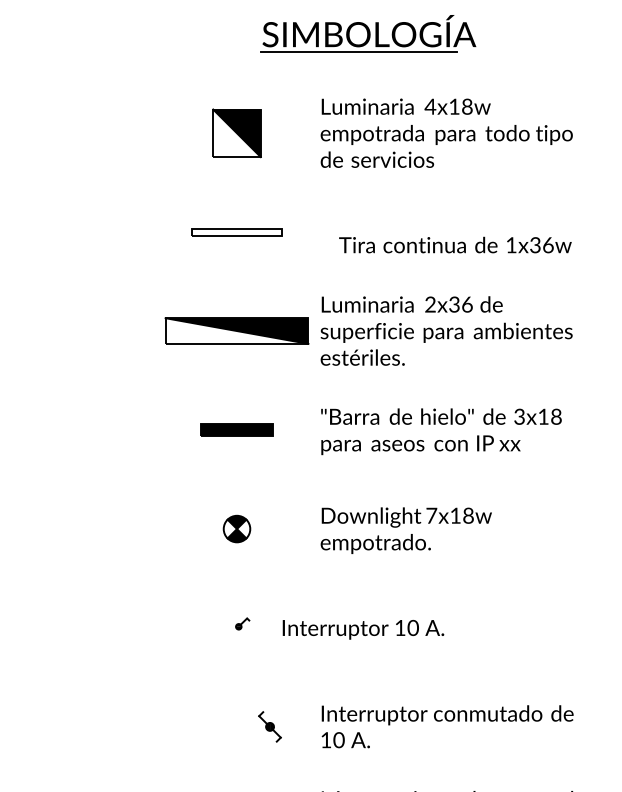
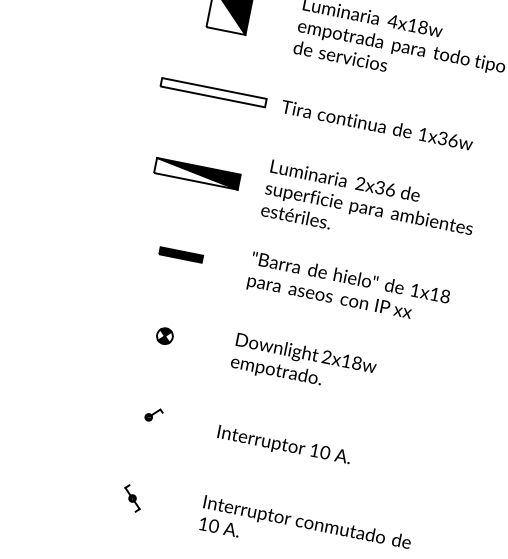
part: (236, 231) -> (213, 92), size x1.43
text: (455, 244) -> (377, 124), moved
part: (236, 331) -> (196, 174), size x0.71
text: (519, 416) -> (415, 290), 3x18 -> 1x18
part: (236, 429) -> (180, 254), size x0.71
text: (431, 515) -> (326, 356), 7x18w -> 2x18w
part: (236, 528) -> (164, 335), size x0.71
part: (242, 623) -> (153, 414), size x1.43
text: (363, 629) -> (284, 445), moved
part: (269, 726) -> (132, 498), moved

